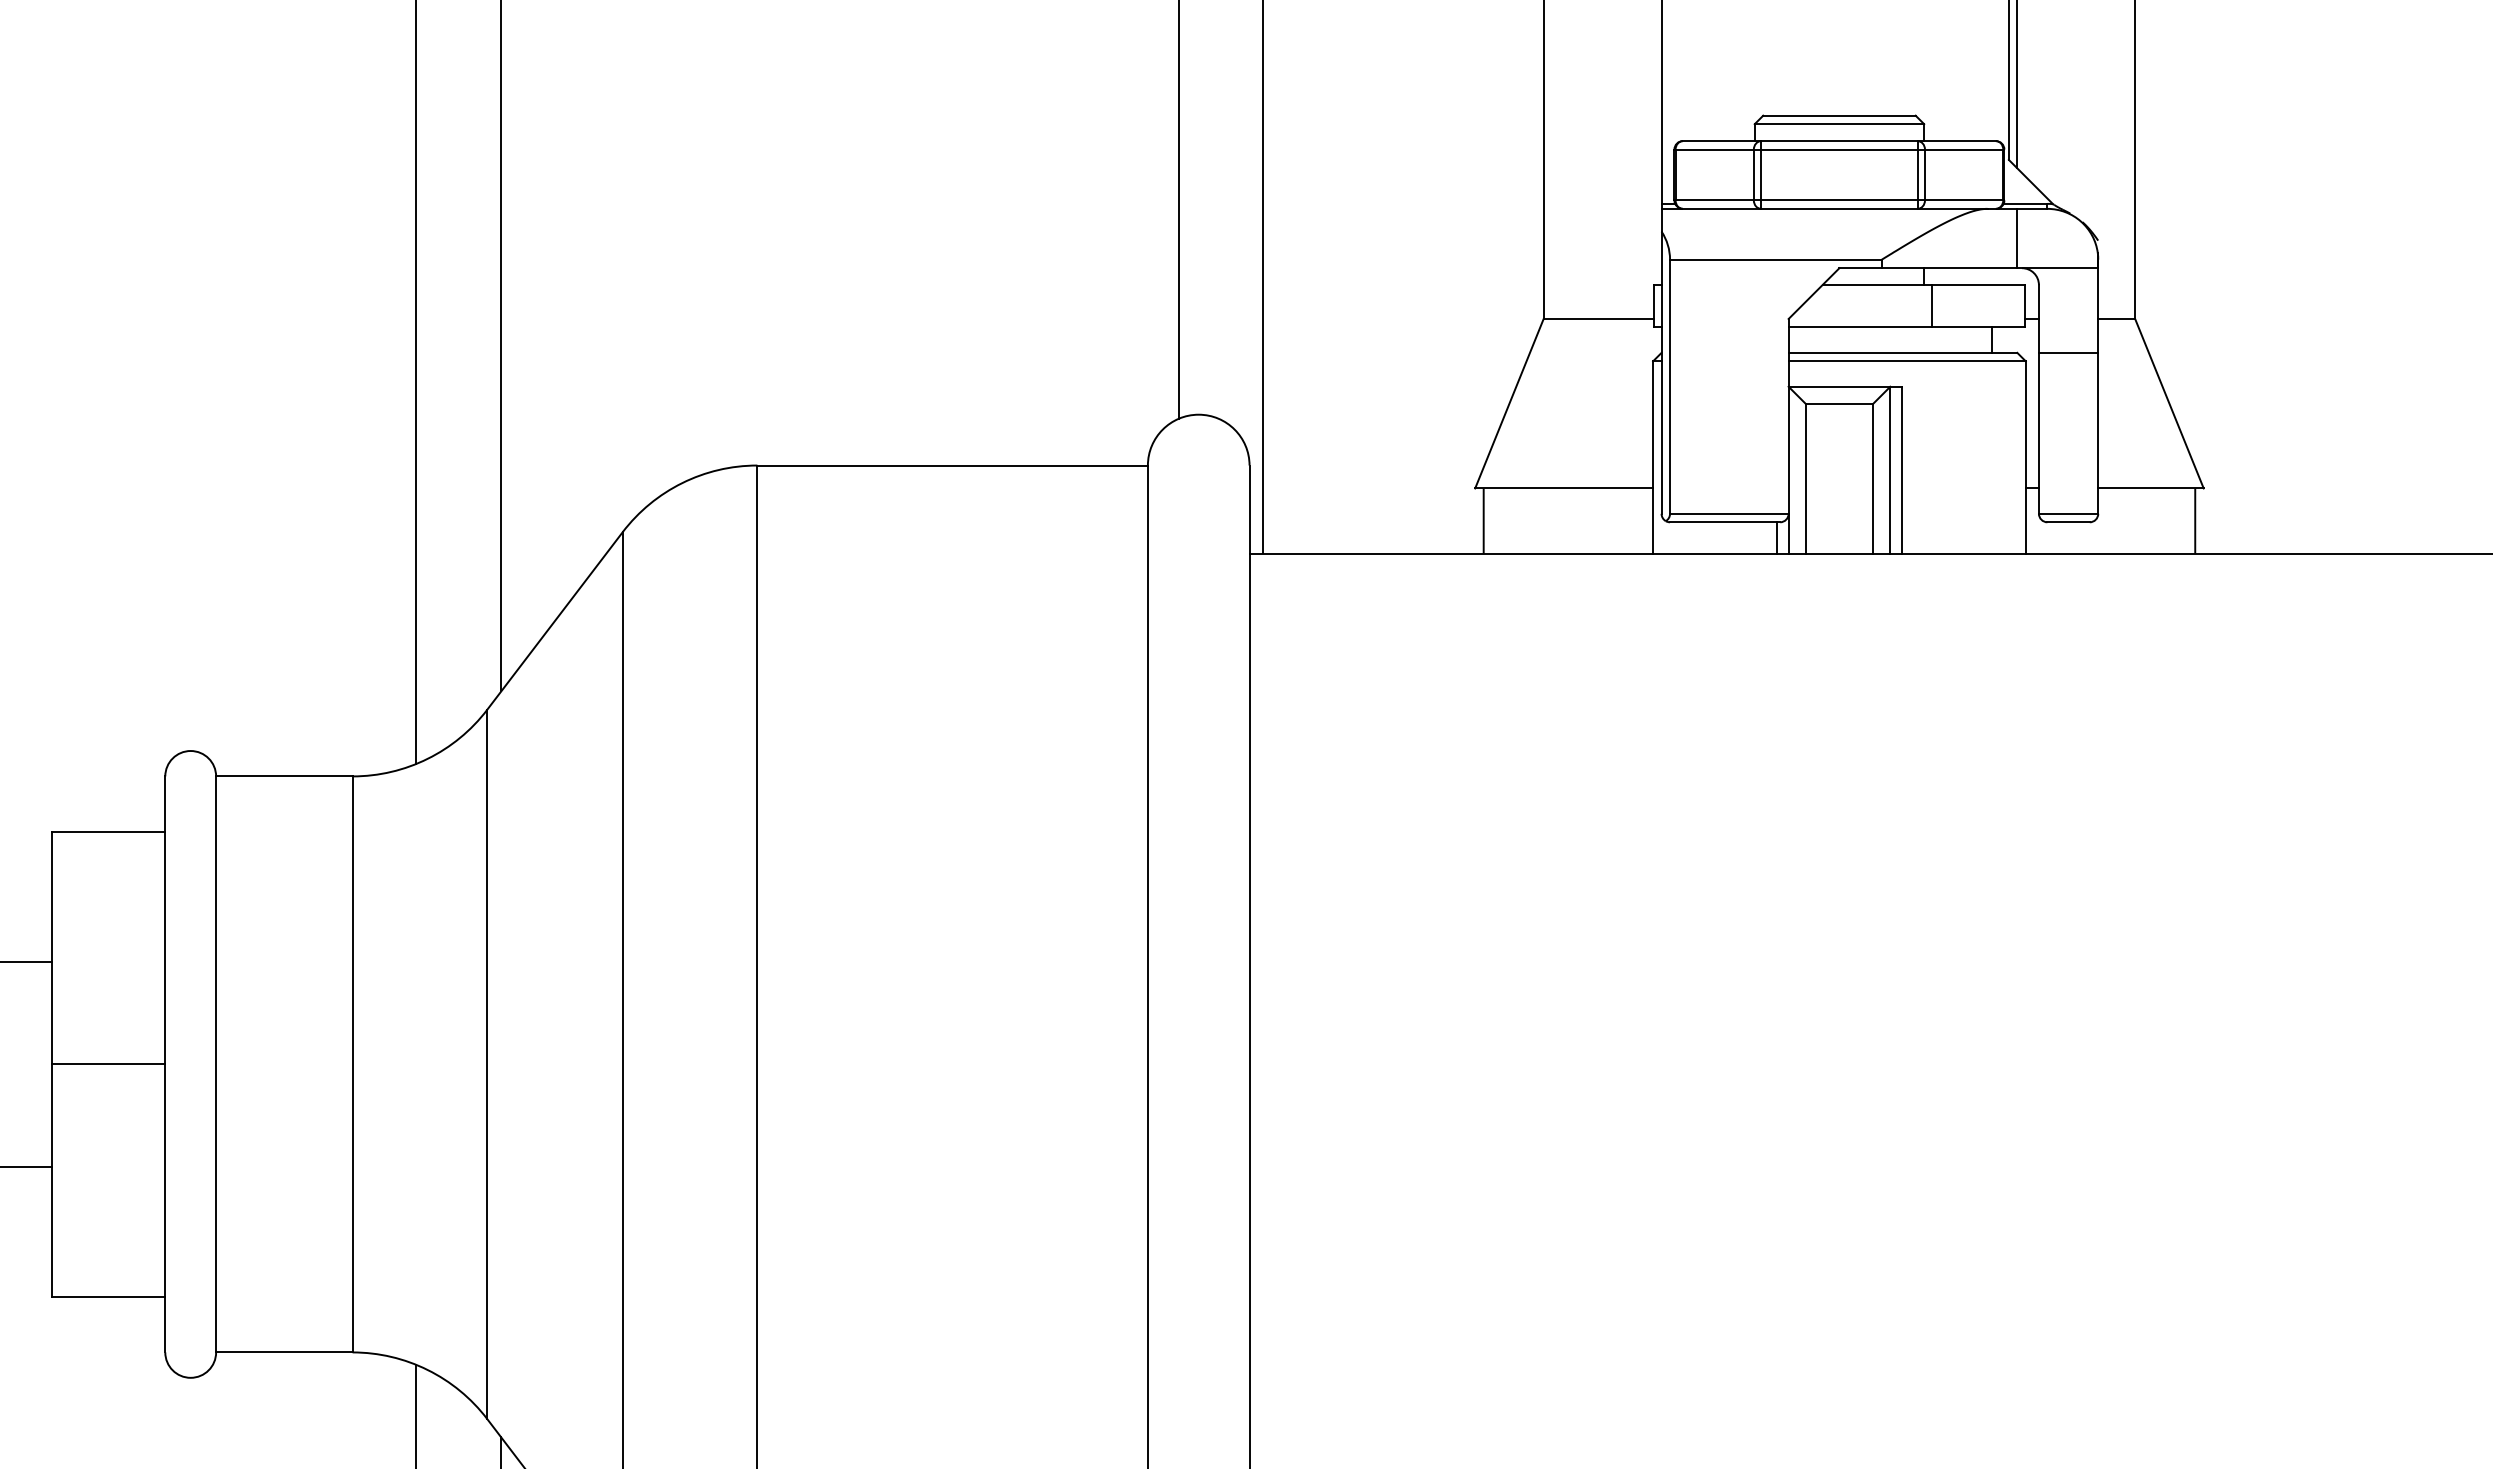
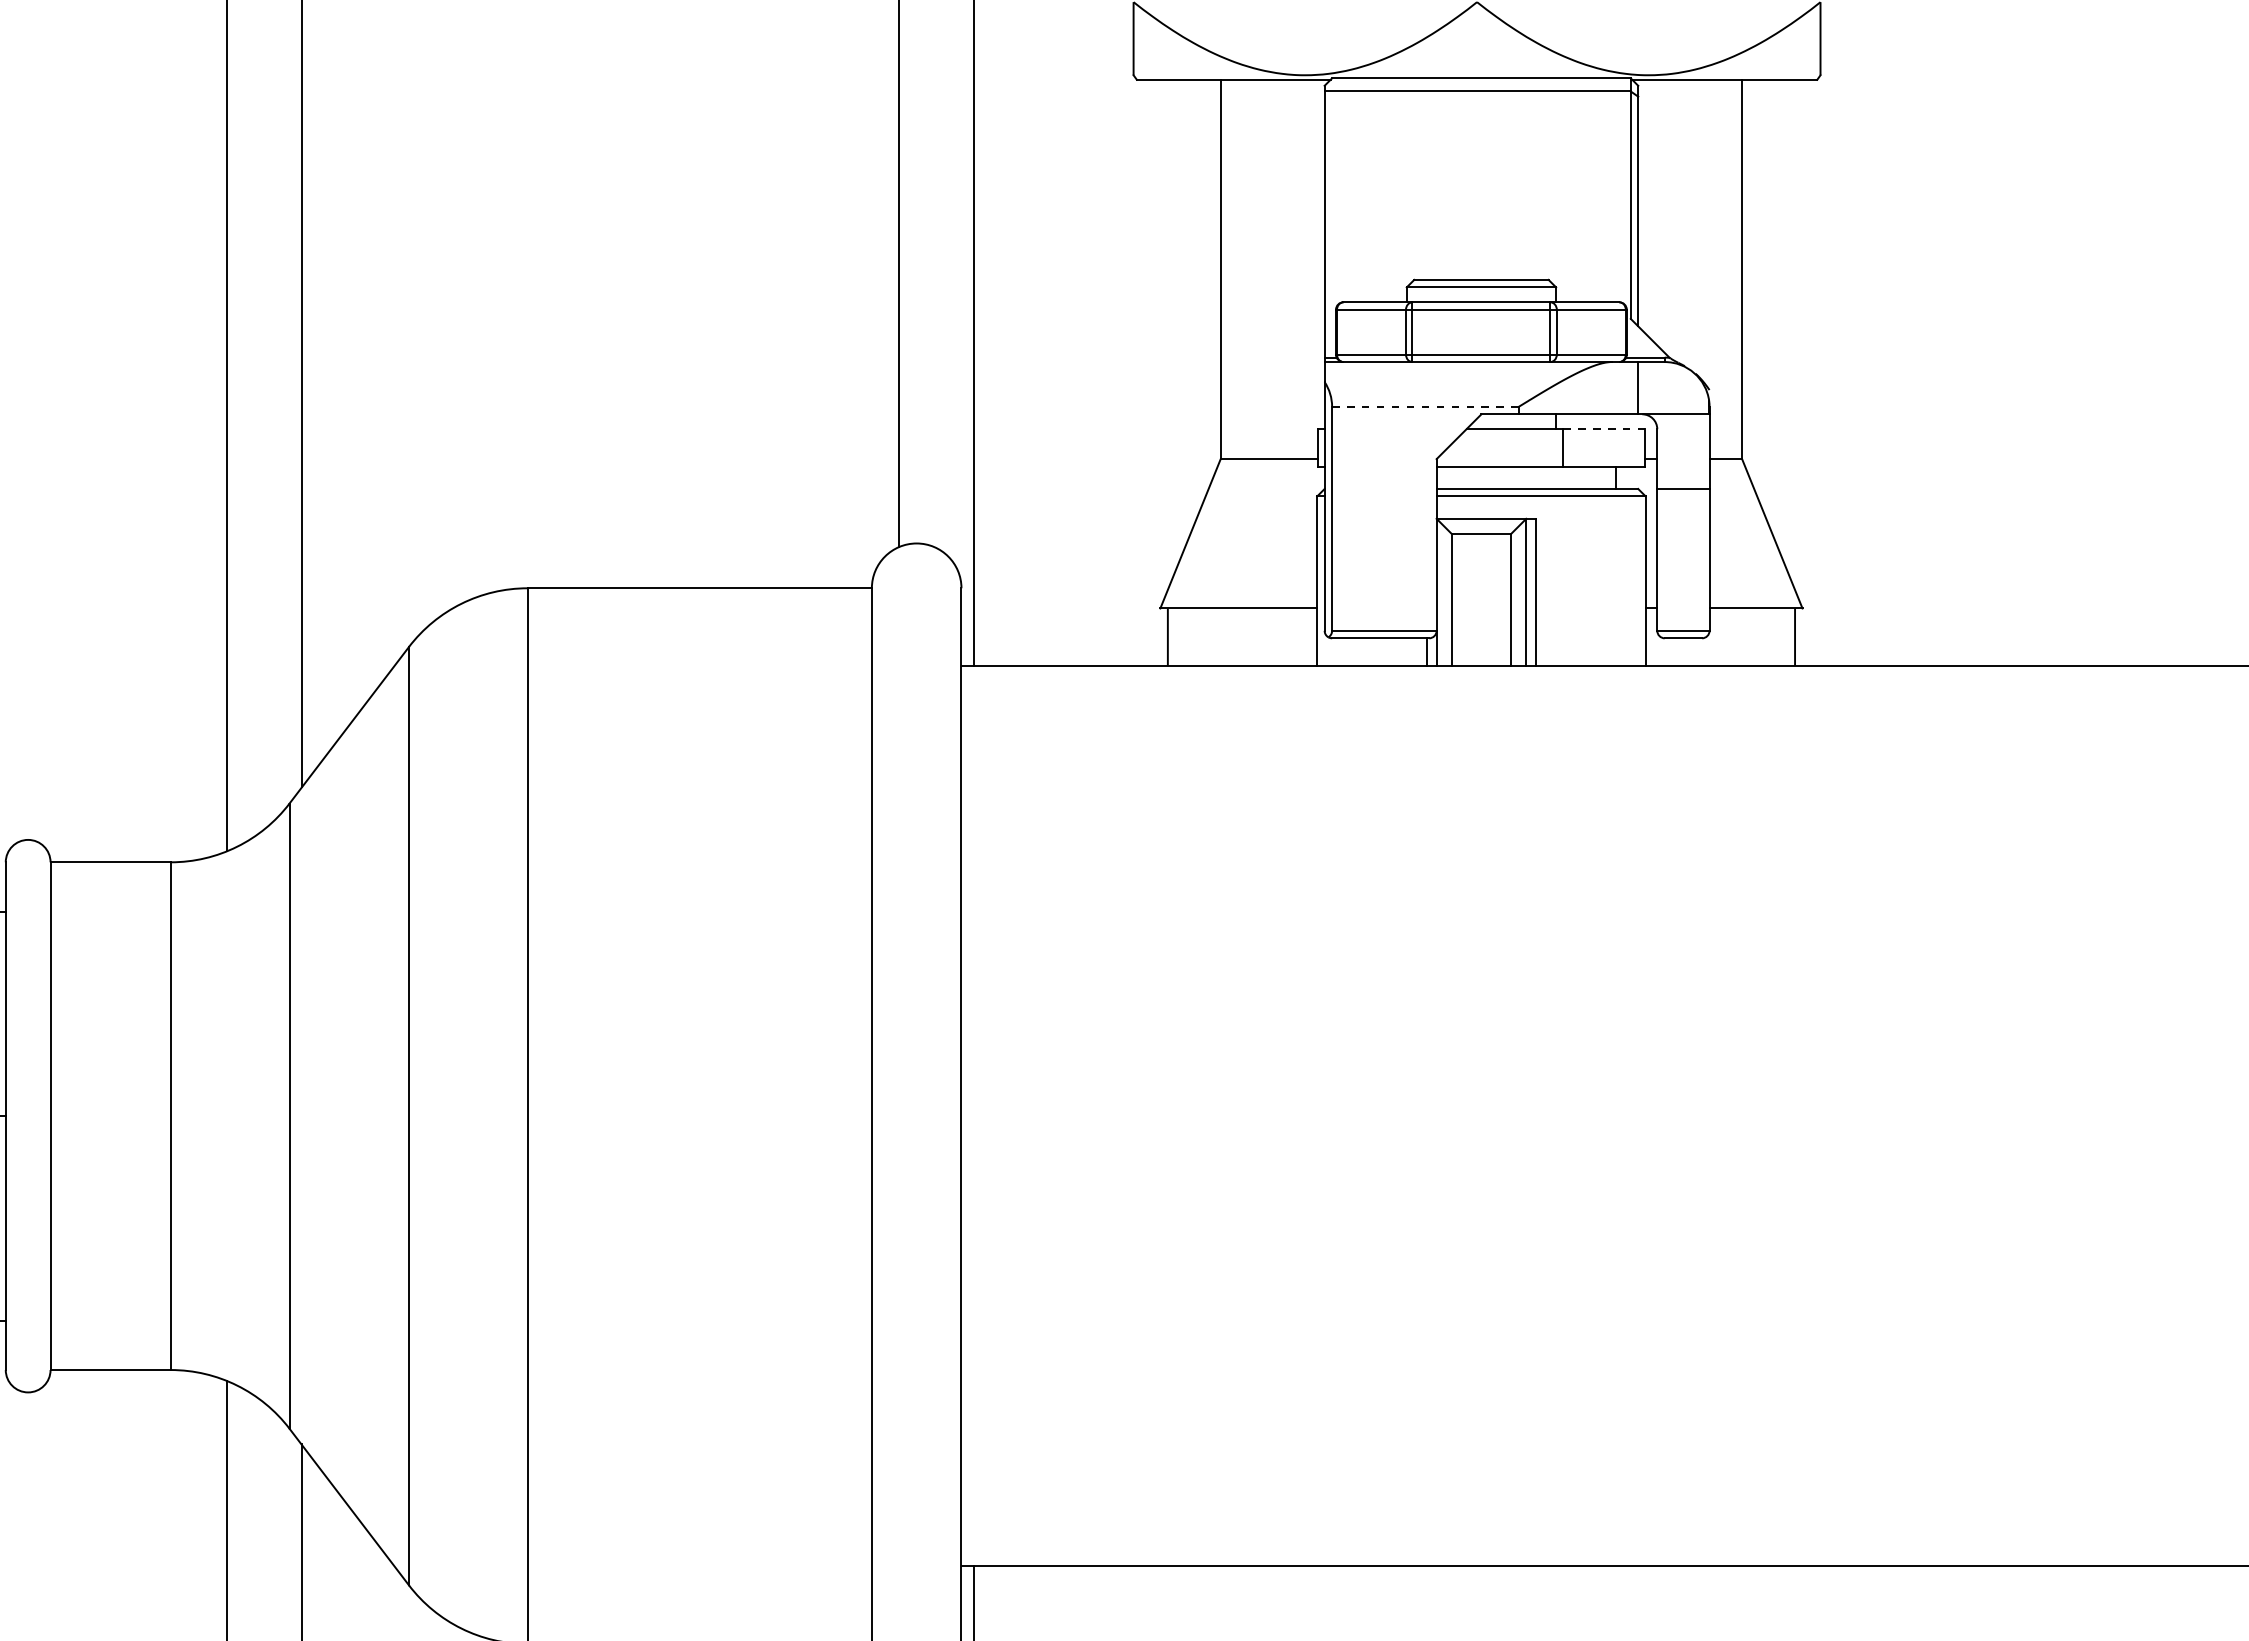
line: (1774, 259) -> (1424, 406), solid -> dashed
line: (1979, 285) -> (1604, 429), solid -> dashed

